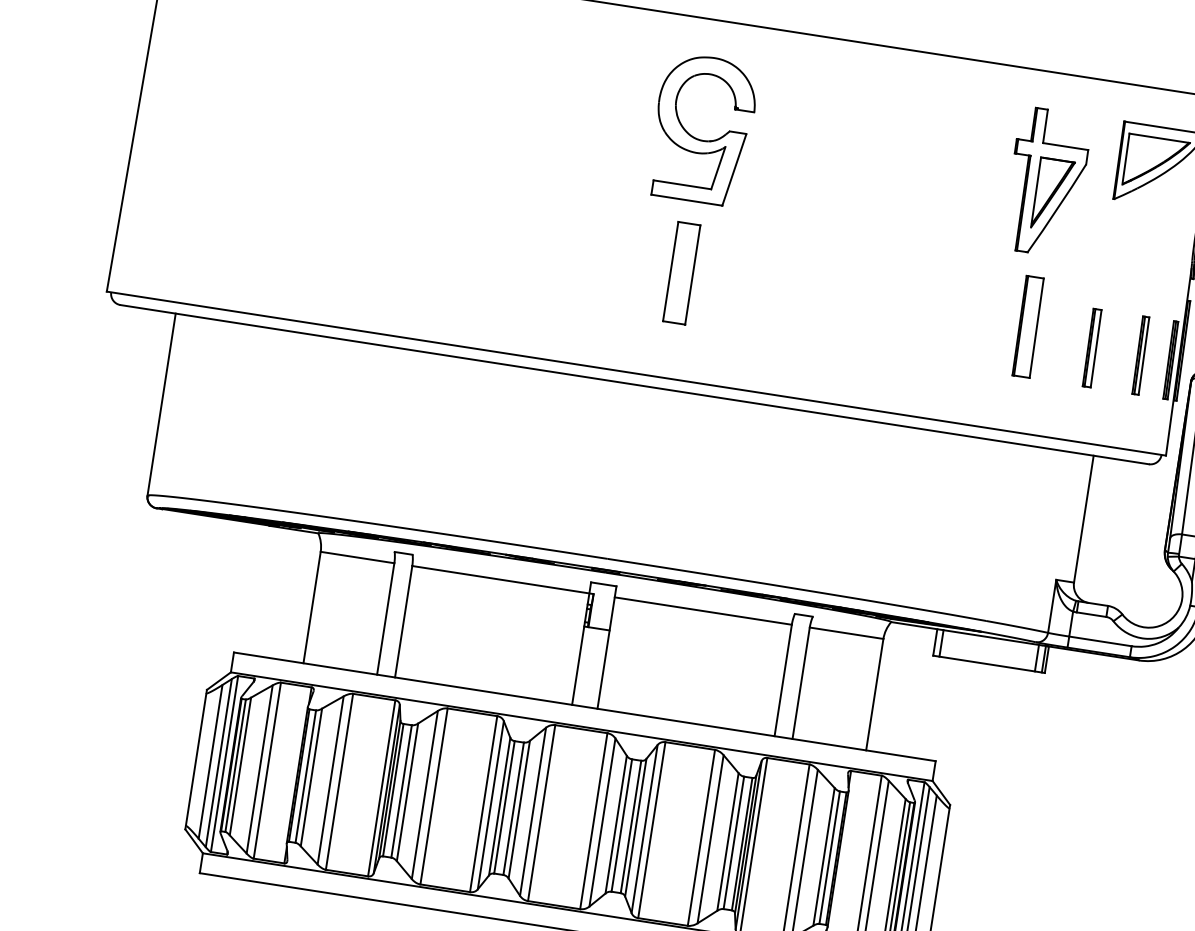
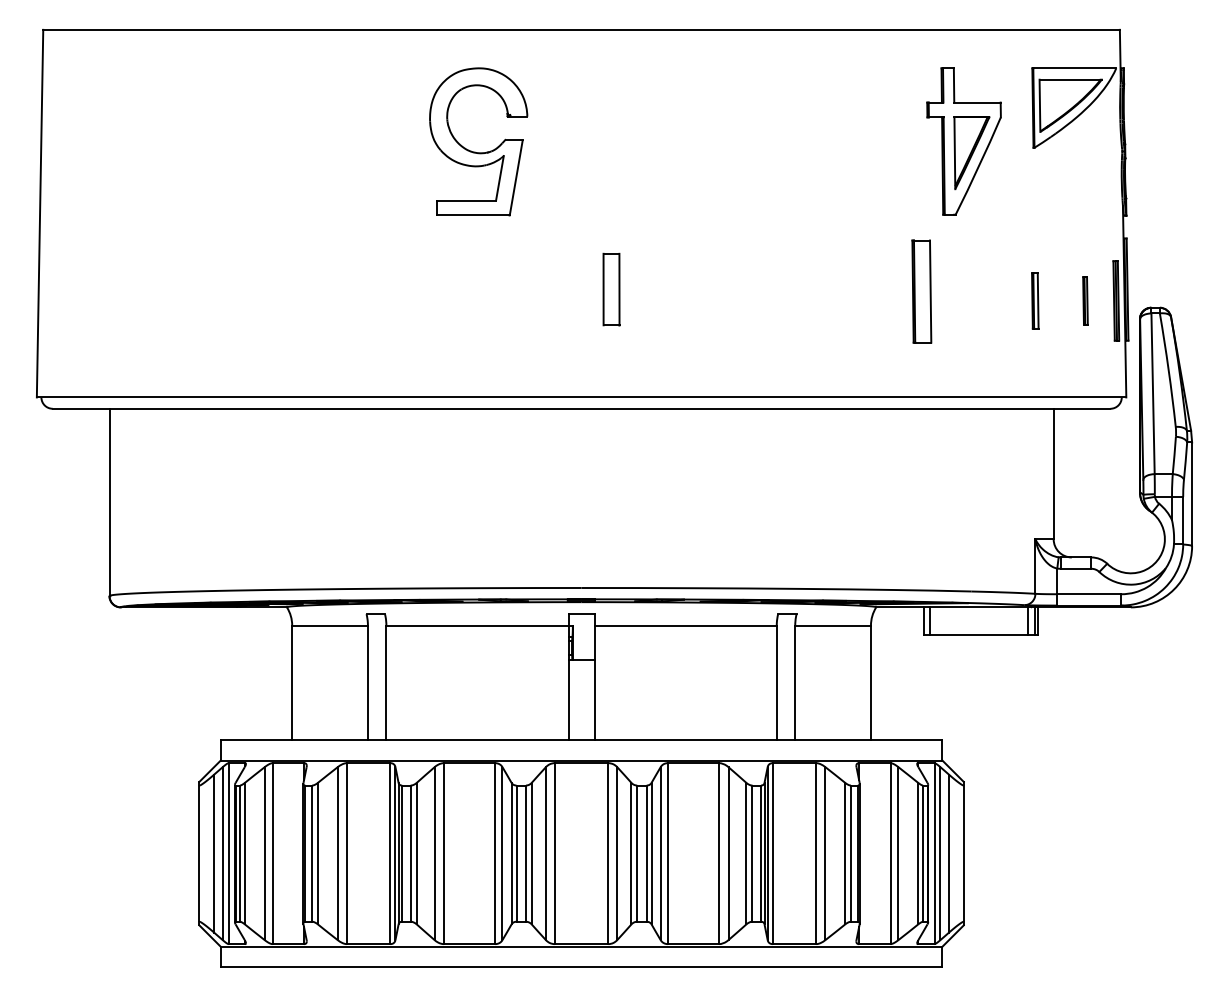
part: (698, 138) -> (475, 151), moved
part: (681, 273) -> (611, 289), size x0.7
part: (1027, 326) -> (921, 291), moved
part: (1091, 347) -> (1034, 300), size x0.7
part: (1140, 355) -> (1085, 300), size x0.6

